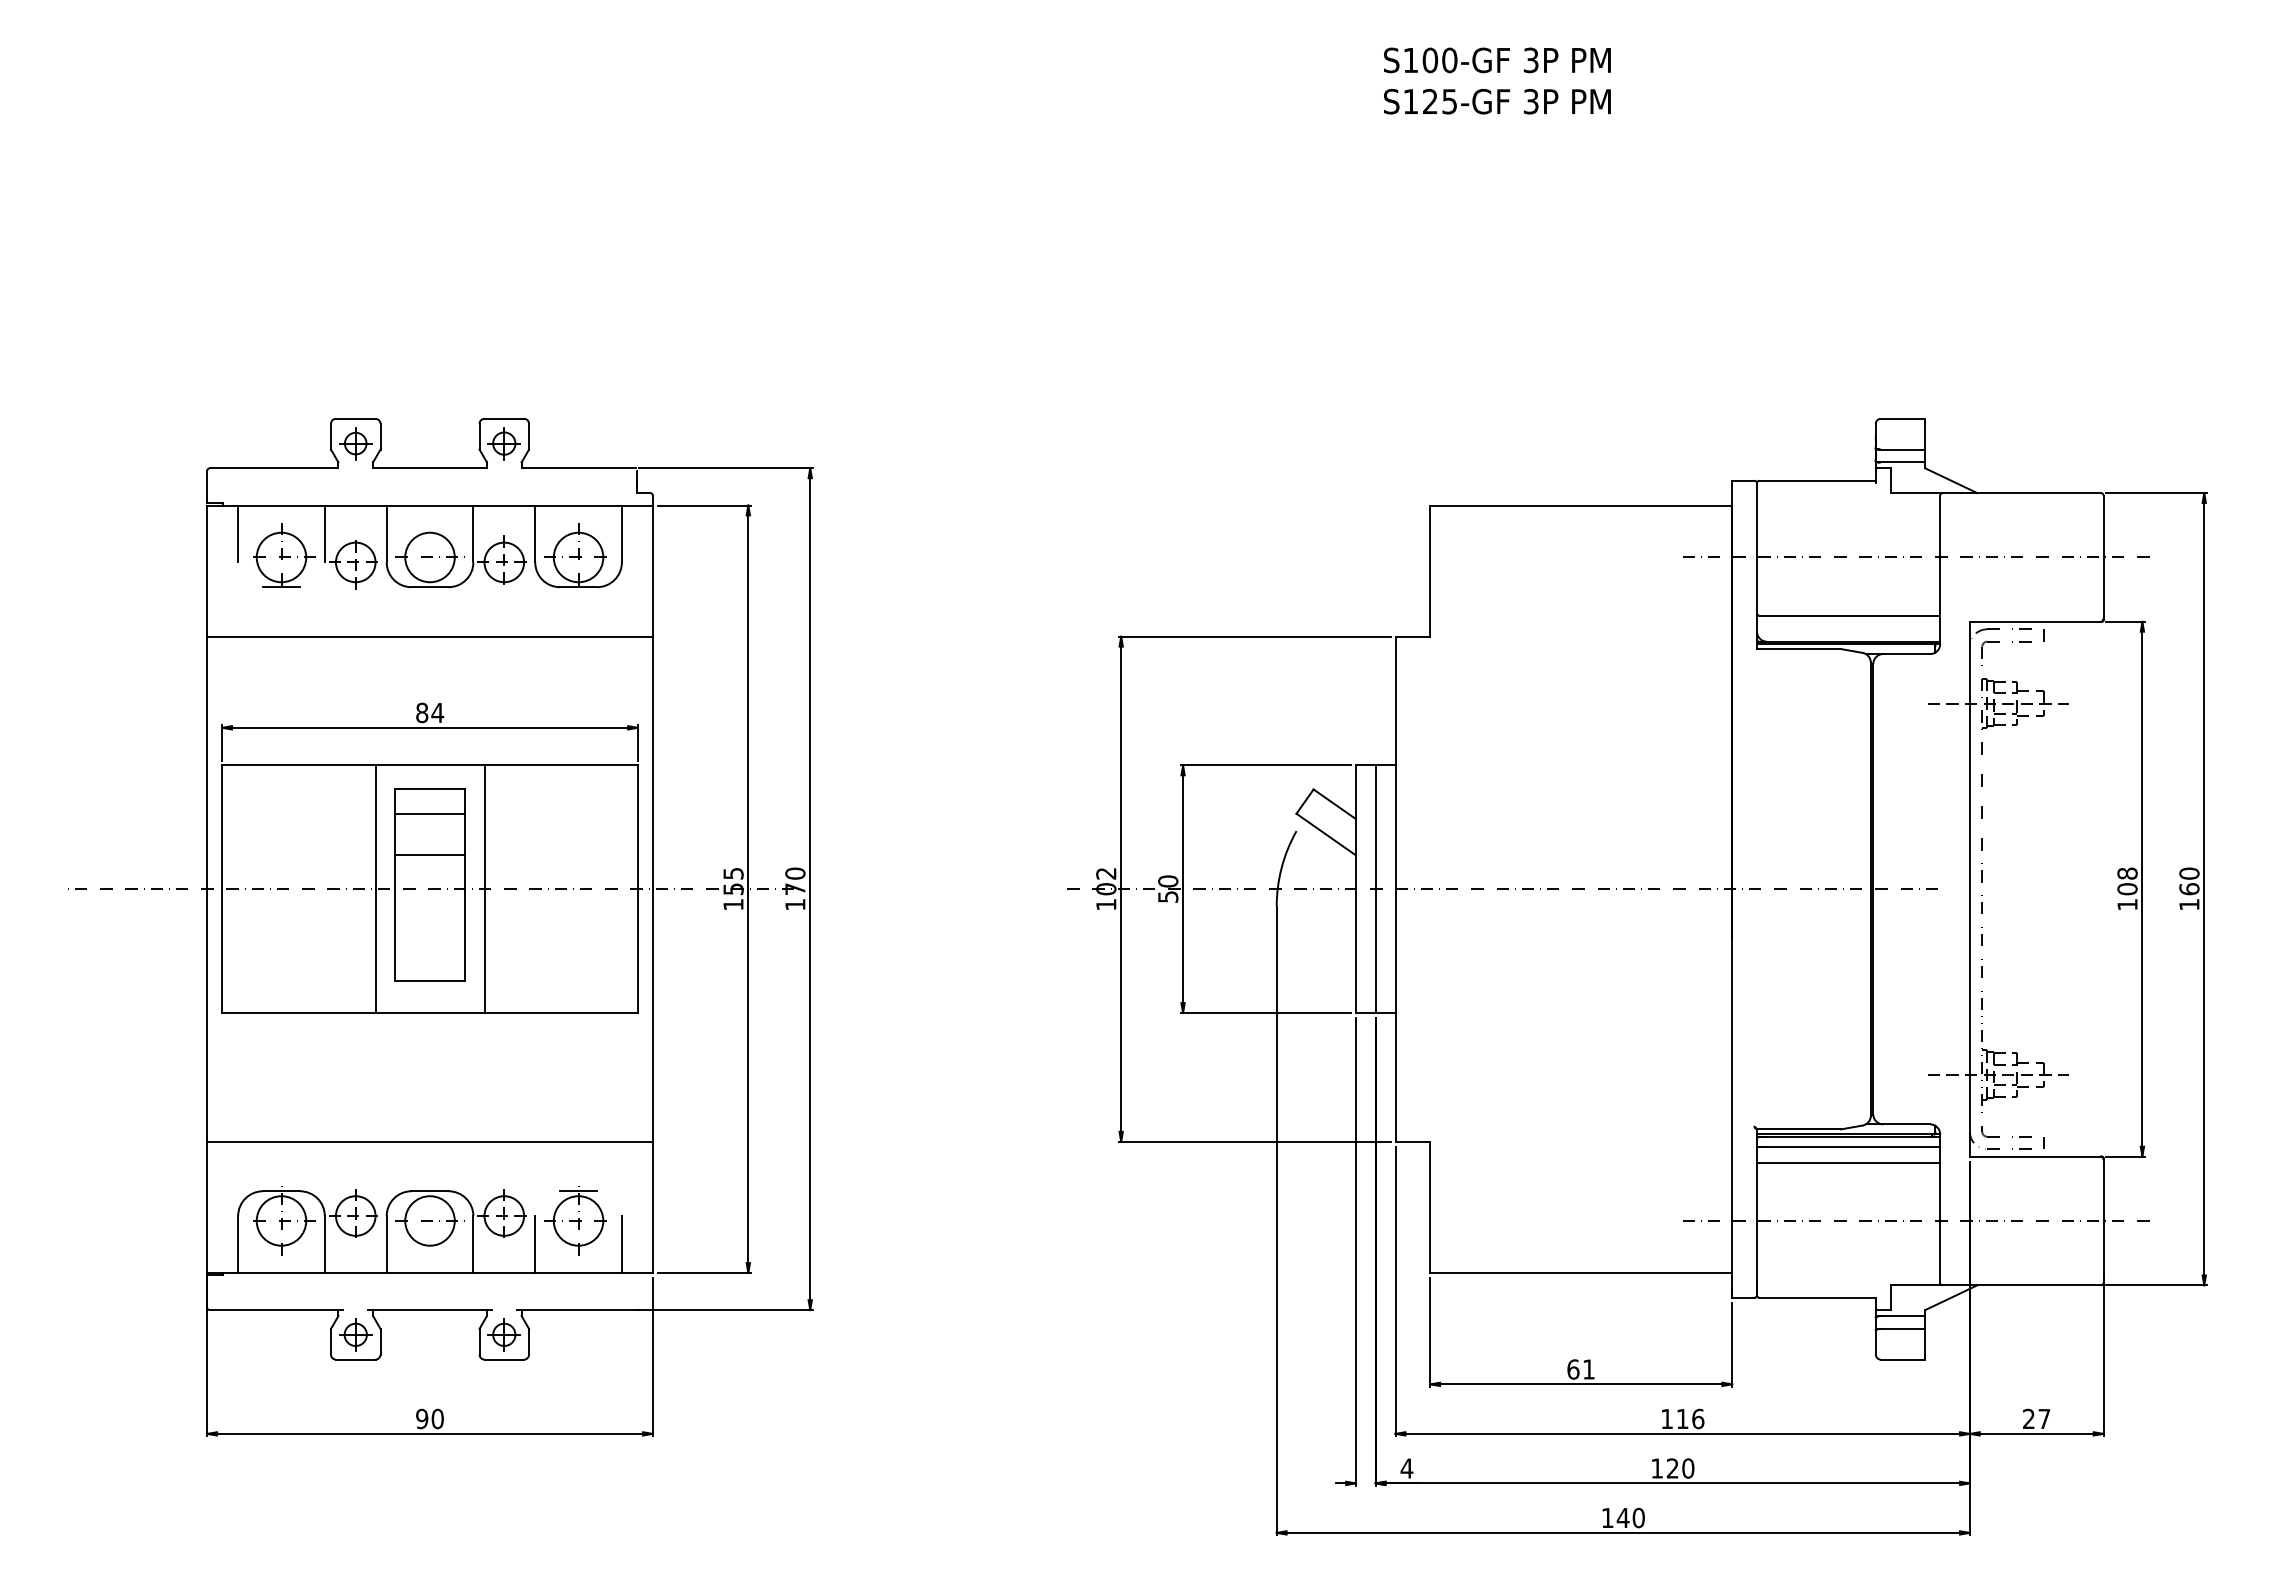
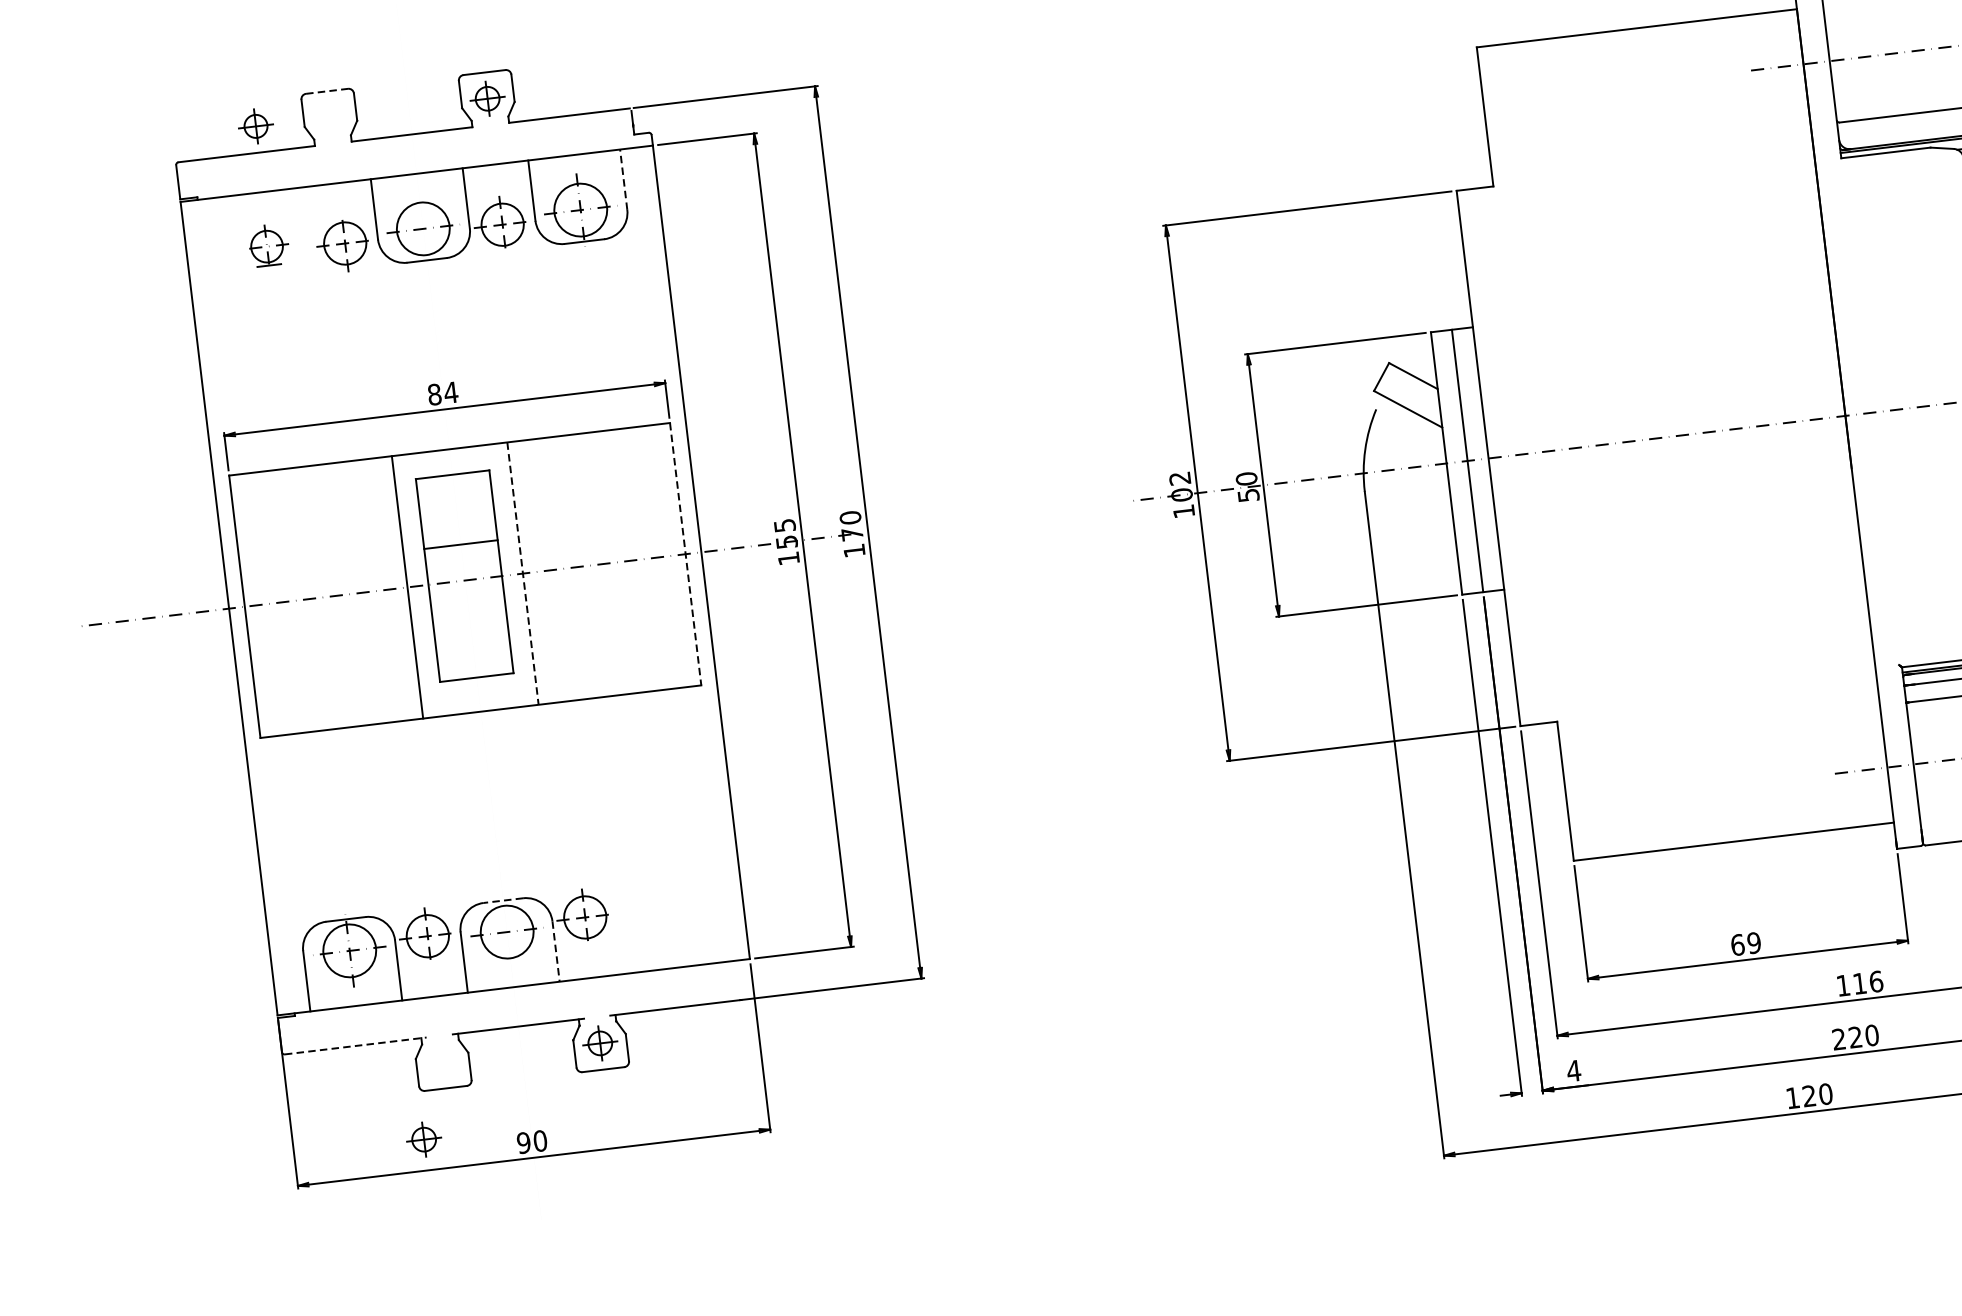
line: (355, 418) -> (326, 90), solid -> dashed
part: (355, 443) -> (255, 126), moved
line: (238, 533) -> (217, 227), removed
line: (324, 533) -> (308, 216), removed
line: (621, 533) -> (623, 179), solid -> dashed
part: (284, 555) -> (268, 245), size x0.6
line: (429, 636) -> (432, 312), removed
line: (429, 813) -> (455, 500), removed
line: (484, 889) -> (523, 573), solid -> dashed
line: (637, 889) -> (685, 554), solid -> dashed
line: (429, 1141) -> (496, 847), removed
line: (430, 1191) -> (503, 900), solid -> dashed
part: (575, 1220) -> (661, 913), removed
line: (473, 1244) -> (556, 951), solid -> dashed
line: (535, 1244) -> (621, 943), removed
line: (621, 1244) -> (713, 932), removed
line: (276, 1310) -> (355, 1046), solid -> dashed
part: (355, 1334) -> (423, 1139), moved
text: (1588, 1369) -> (1753, 943), 61 -> 69
text: (1656, 1468) -> (1838, 1039), 120 -> 220
text: (1622, 1517) -> (1808, 1095), 140 -> 120

